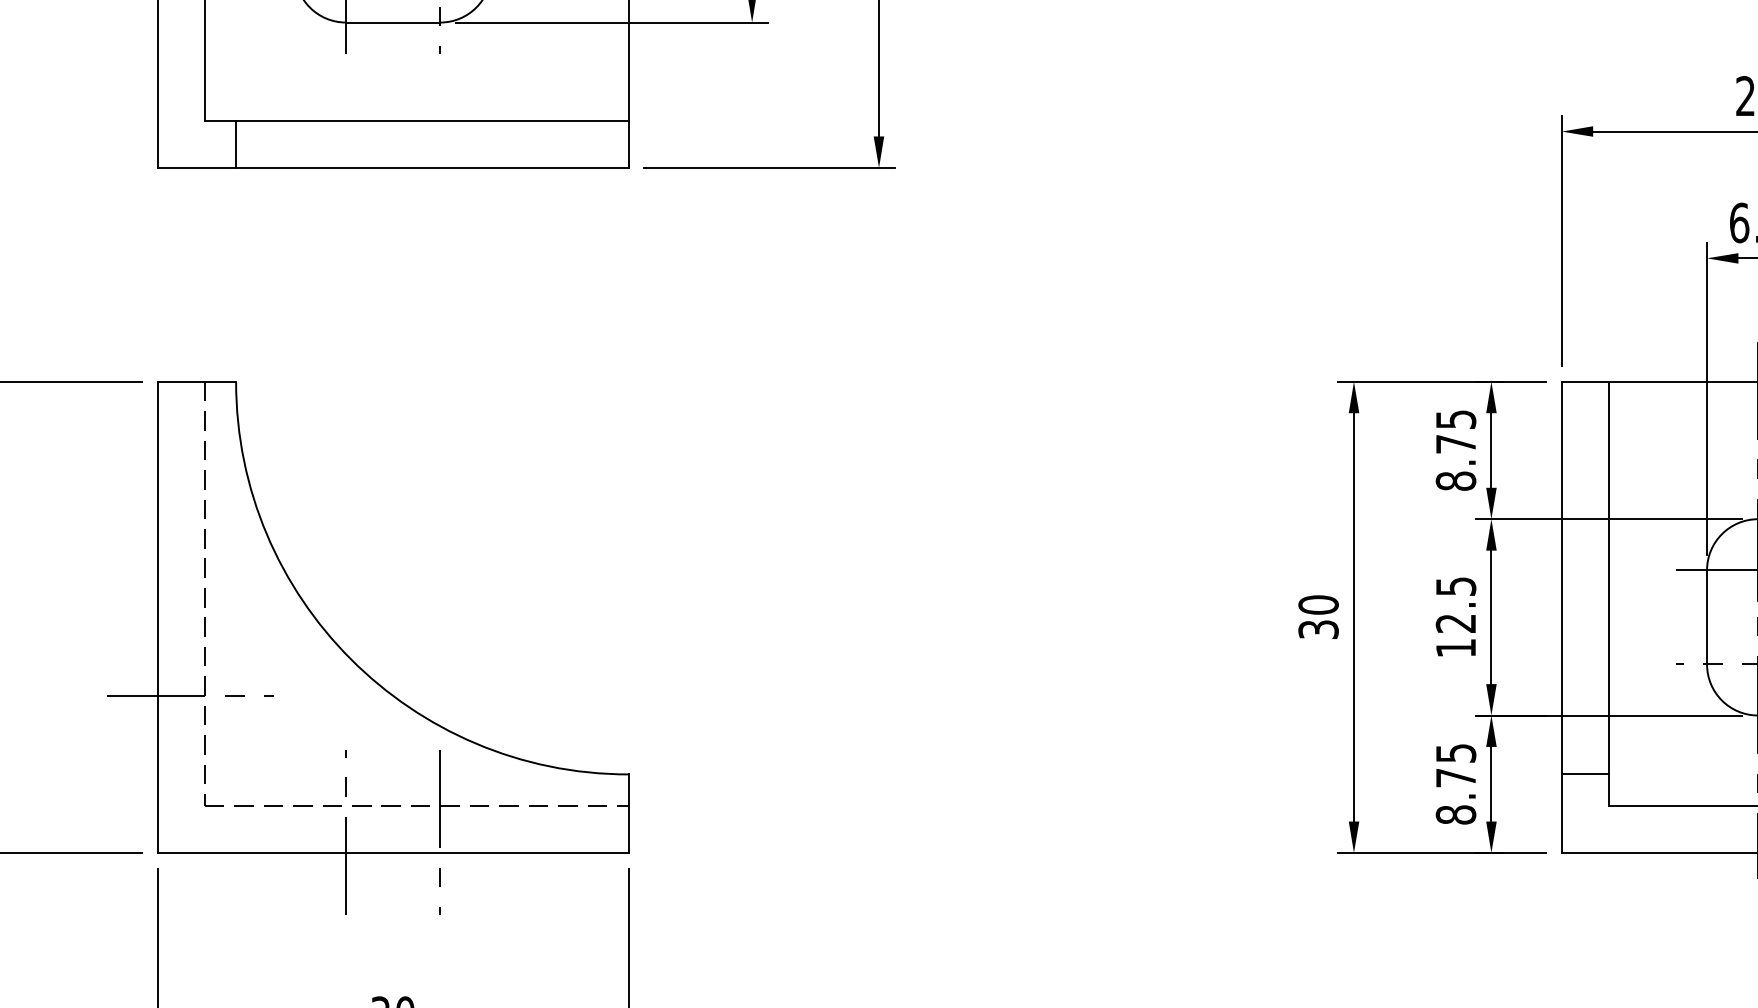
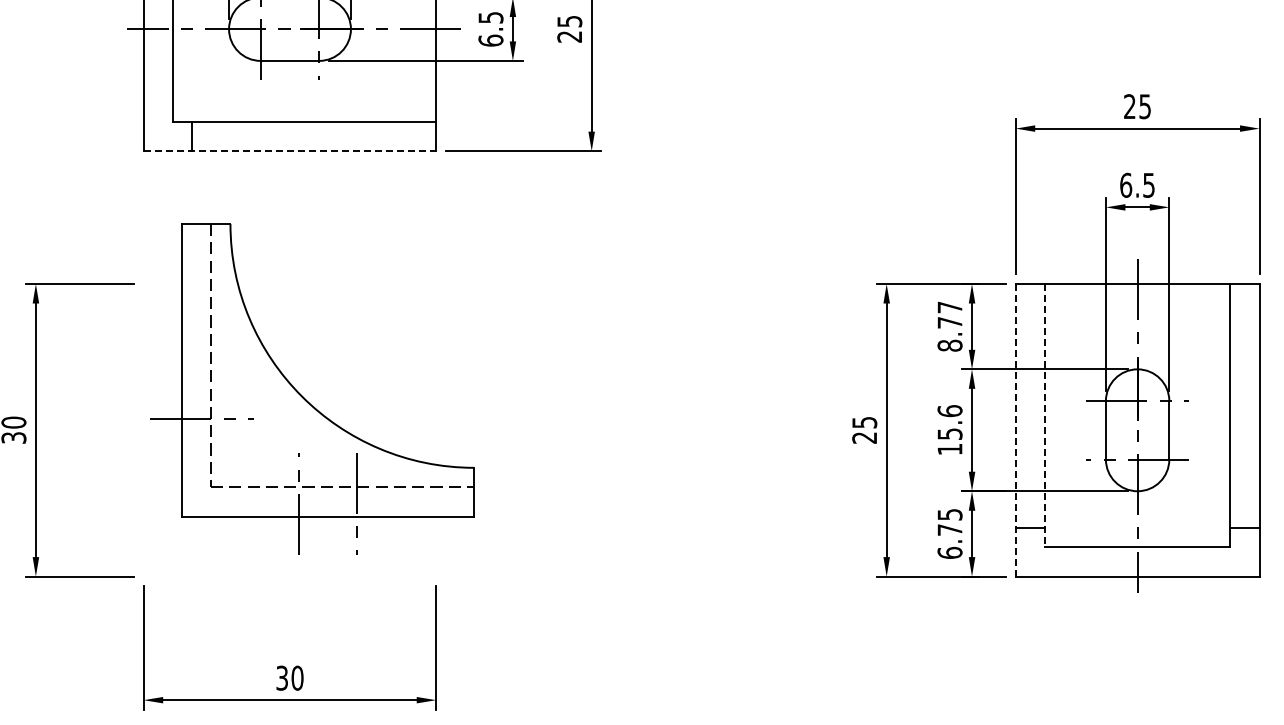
line: (393, 168) -> (290, 151), solid -> dashed
text: (1455, 419) -> (949, 307), 8.75 -> 8.77
line: (1608, 593) -> (1044, 415), solid -> dashed
text: (1455, 604) -> (949, 422), 12.5 -> 15.6
text: (1318, 616) -> (864, 429), 30 -> 25
line: (1561, 617) -> (1015, 430), solid -> dashed
part: (353, 659) -> (303, 396), moved
text: (1455, 814) -> (949, 552), 8.75 -> 6.75

